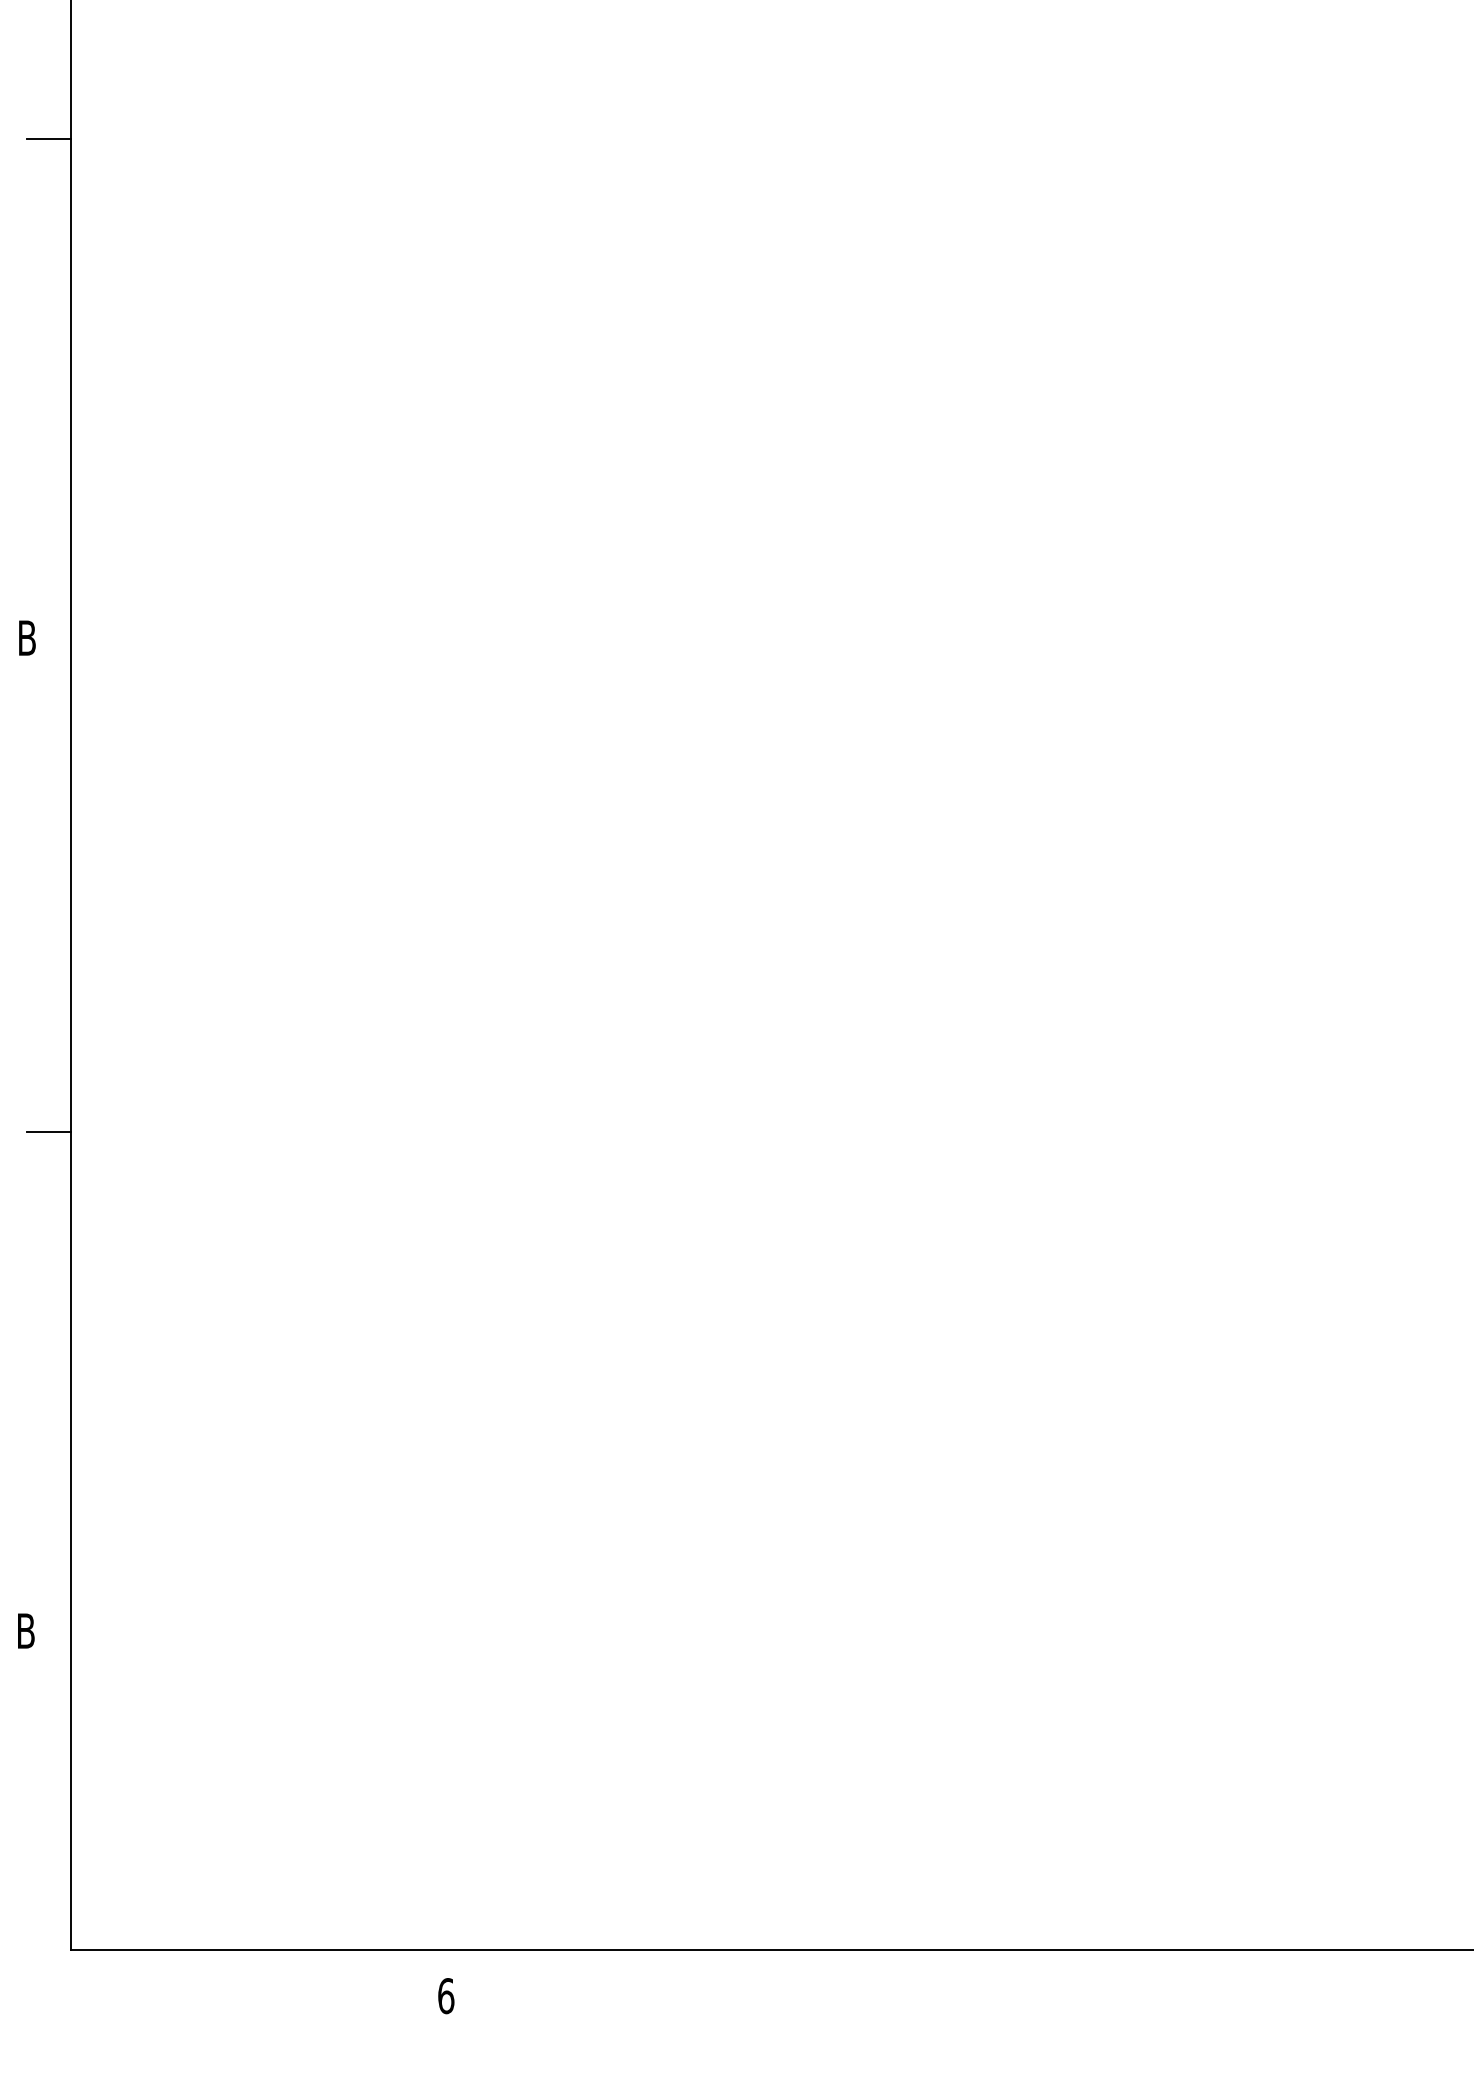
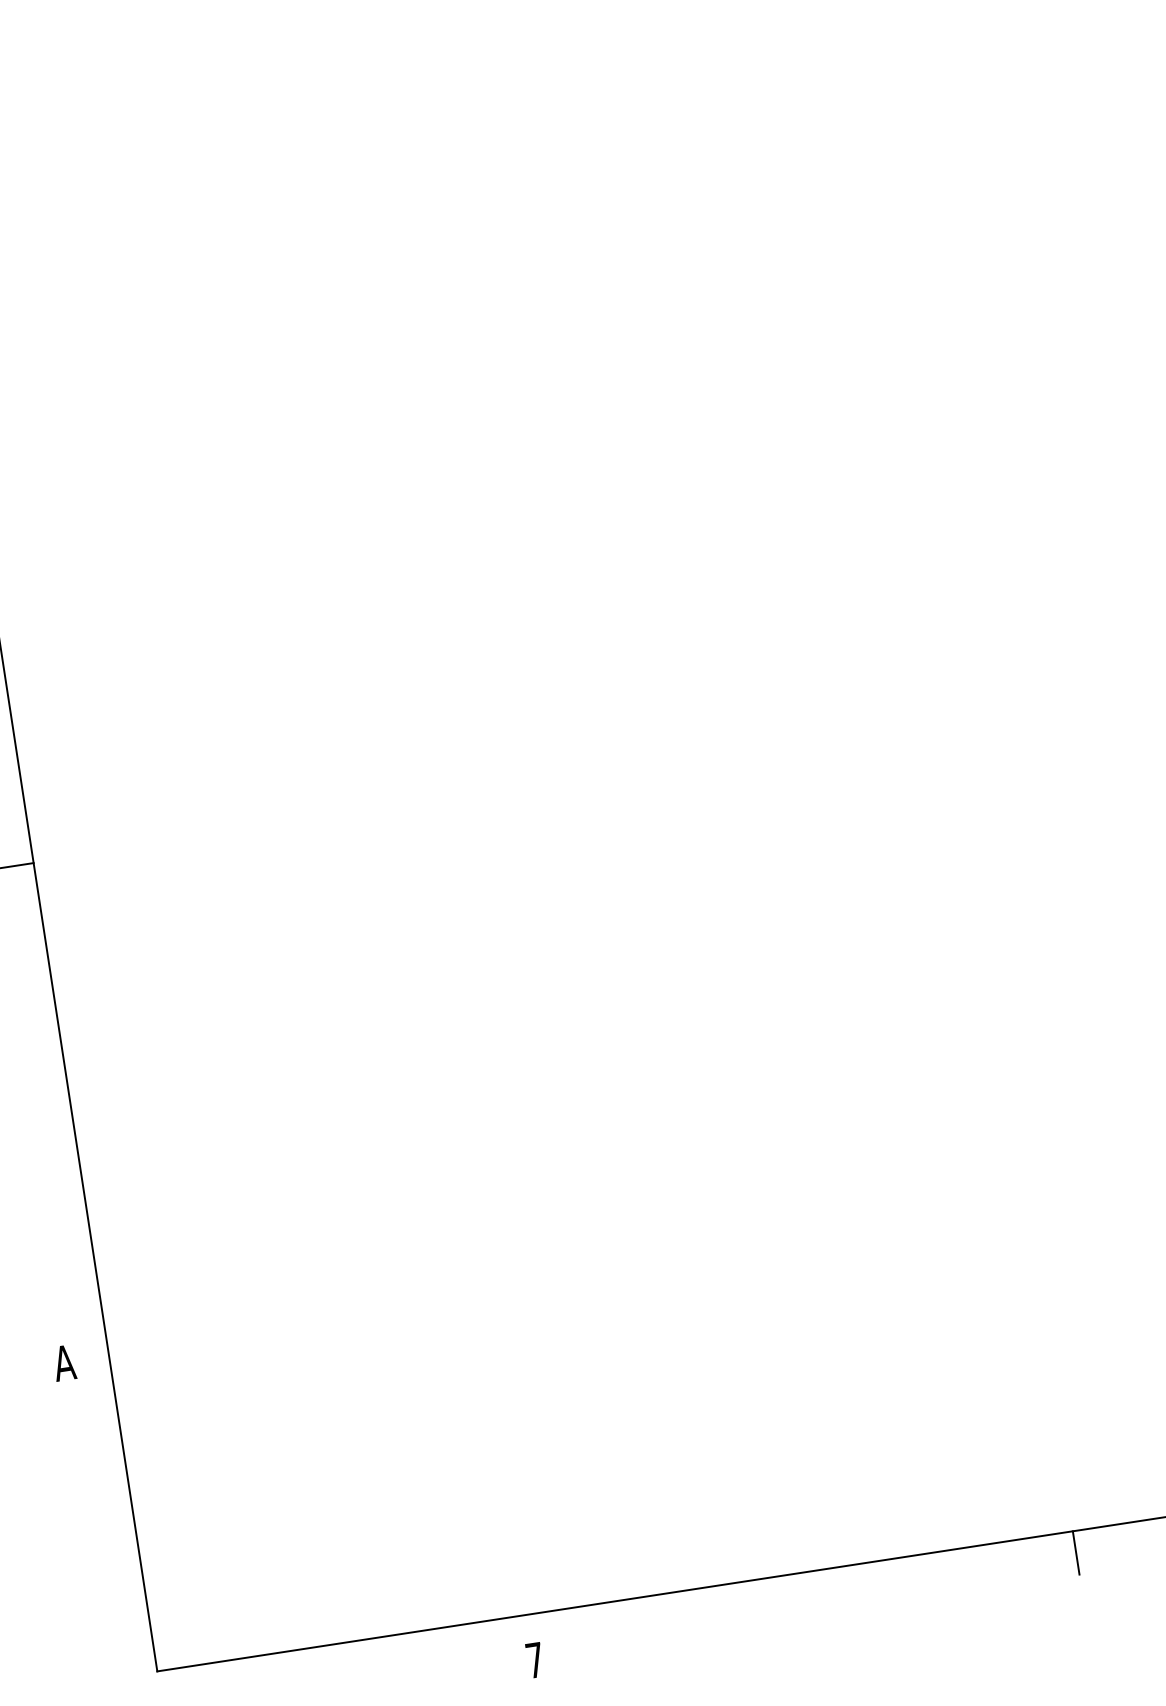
text: (25, 1630) -> (63, 1362), B -> A
line: (997, 1971) -> (1076, 1552), added
text: (446, 1996) -> (535, 1660), 6 -> 7

